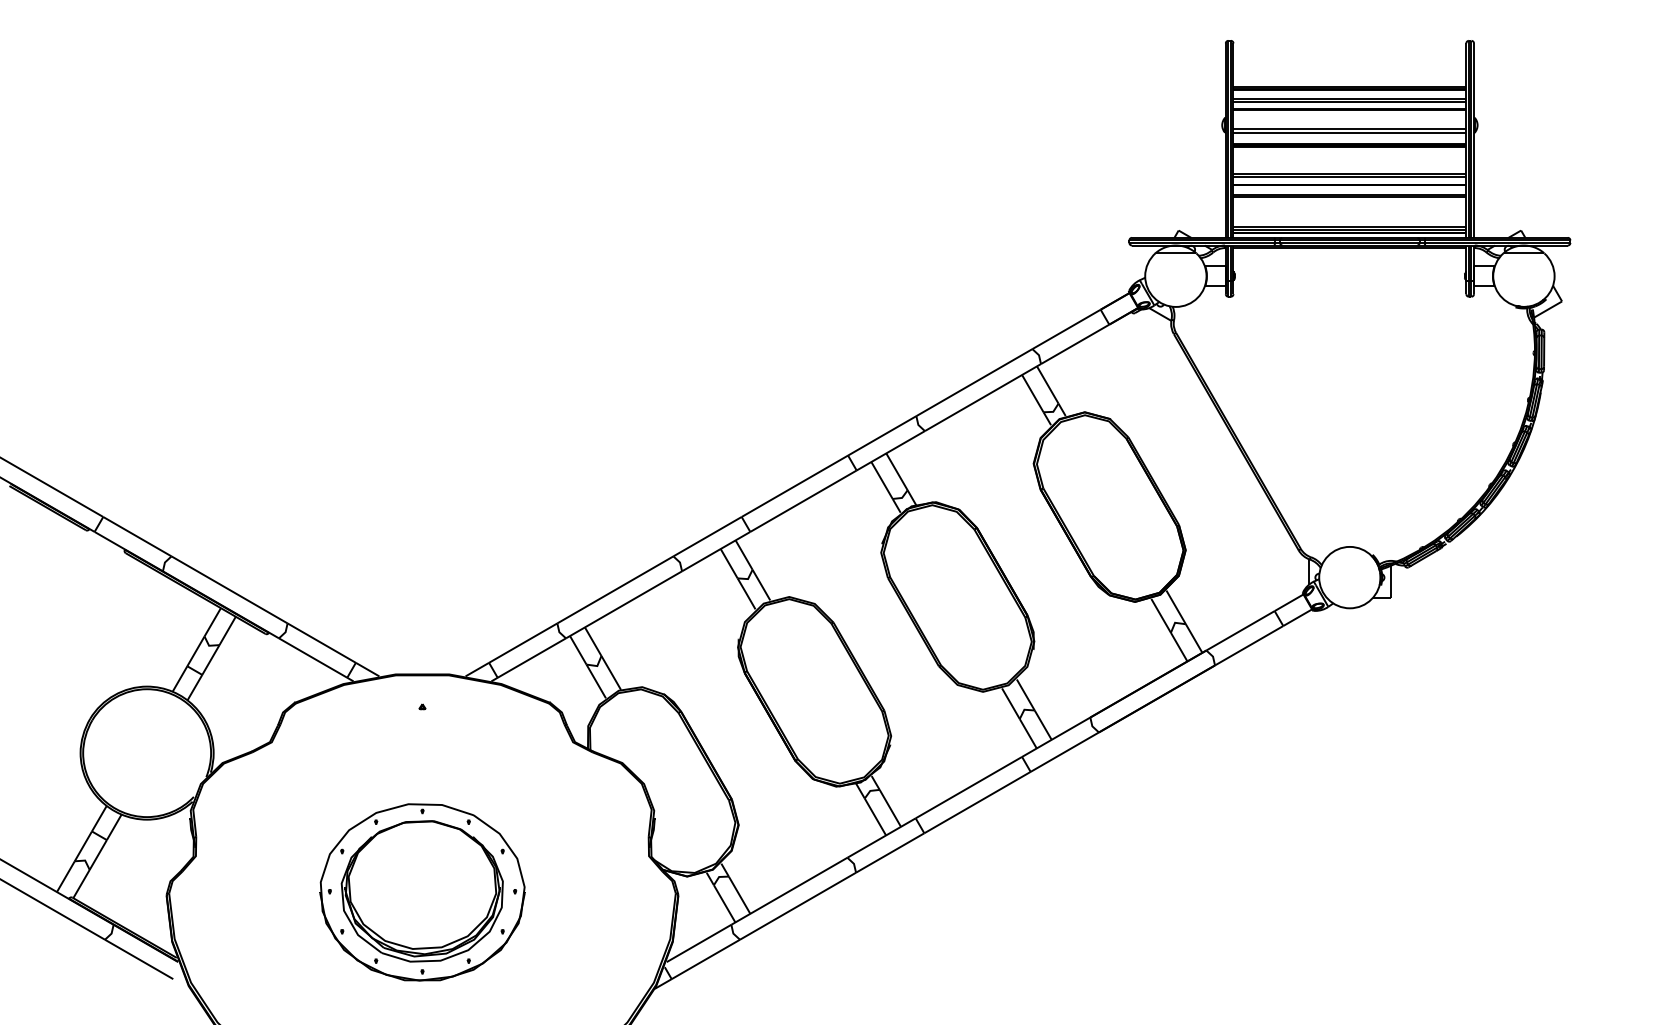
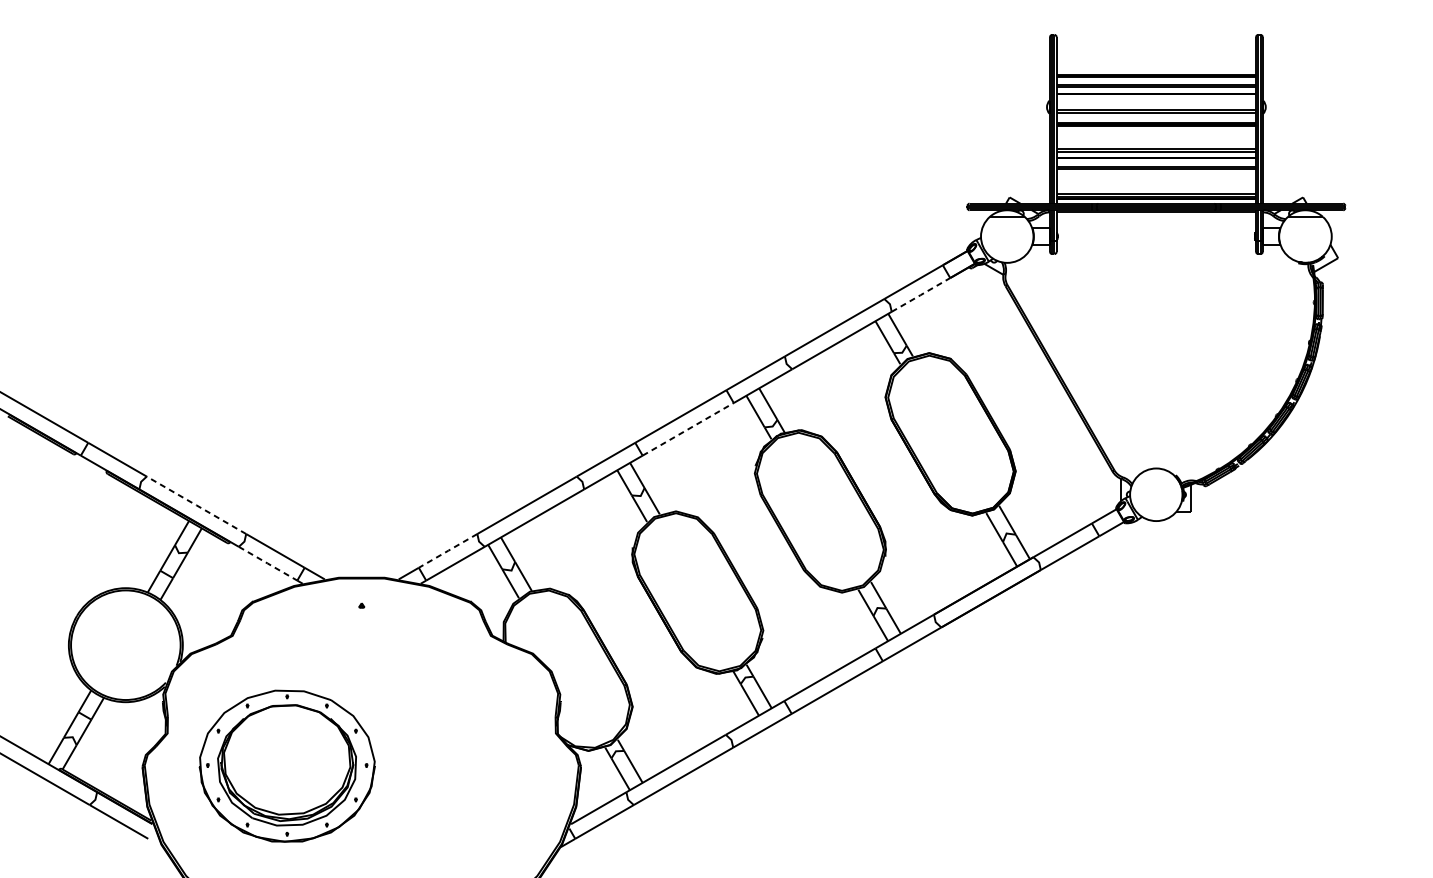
line: (1074, 344) -> (920, 295), solid -> dashed
line: (803, 500) -> (688, 428), solid -> dashed
line: (229, 589) -> (196, 504), solid -> dashed
line: (523, 642) -> (448, 550), solid -> dashed
line: (312, 657) -> (267, 563), solid -> dashed
part: (422, 892) -> (287, 766), moved

